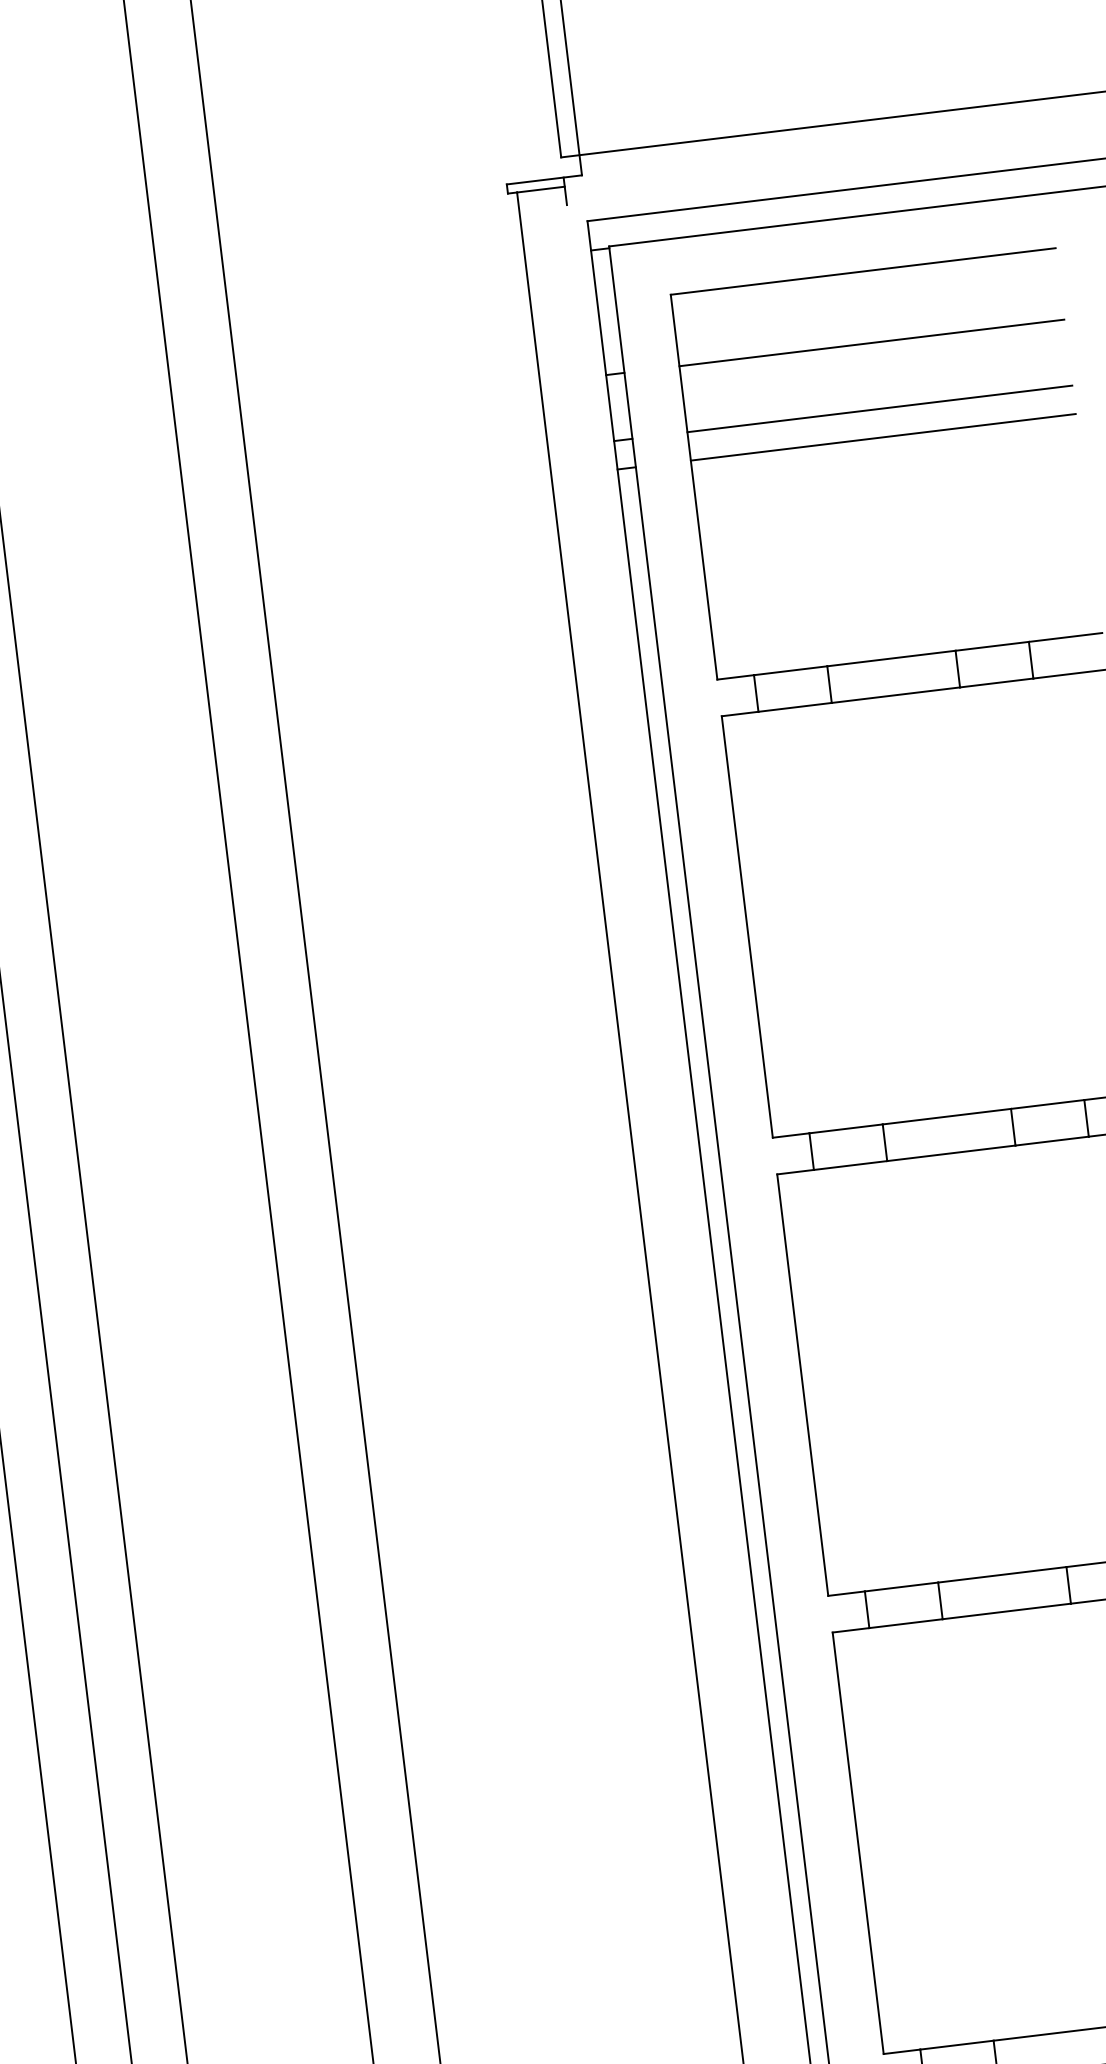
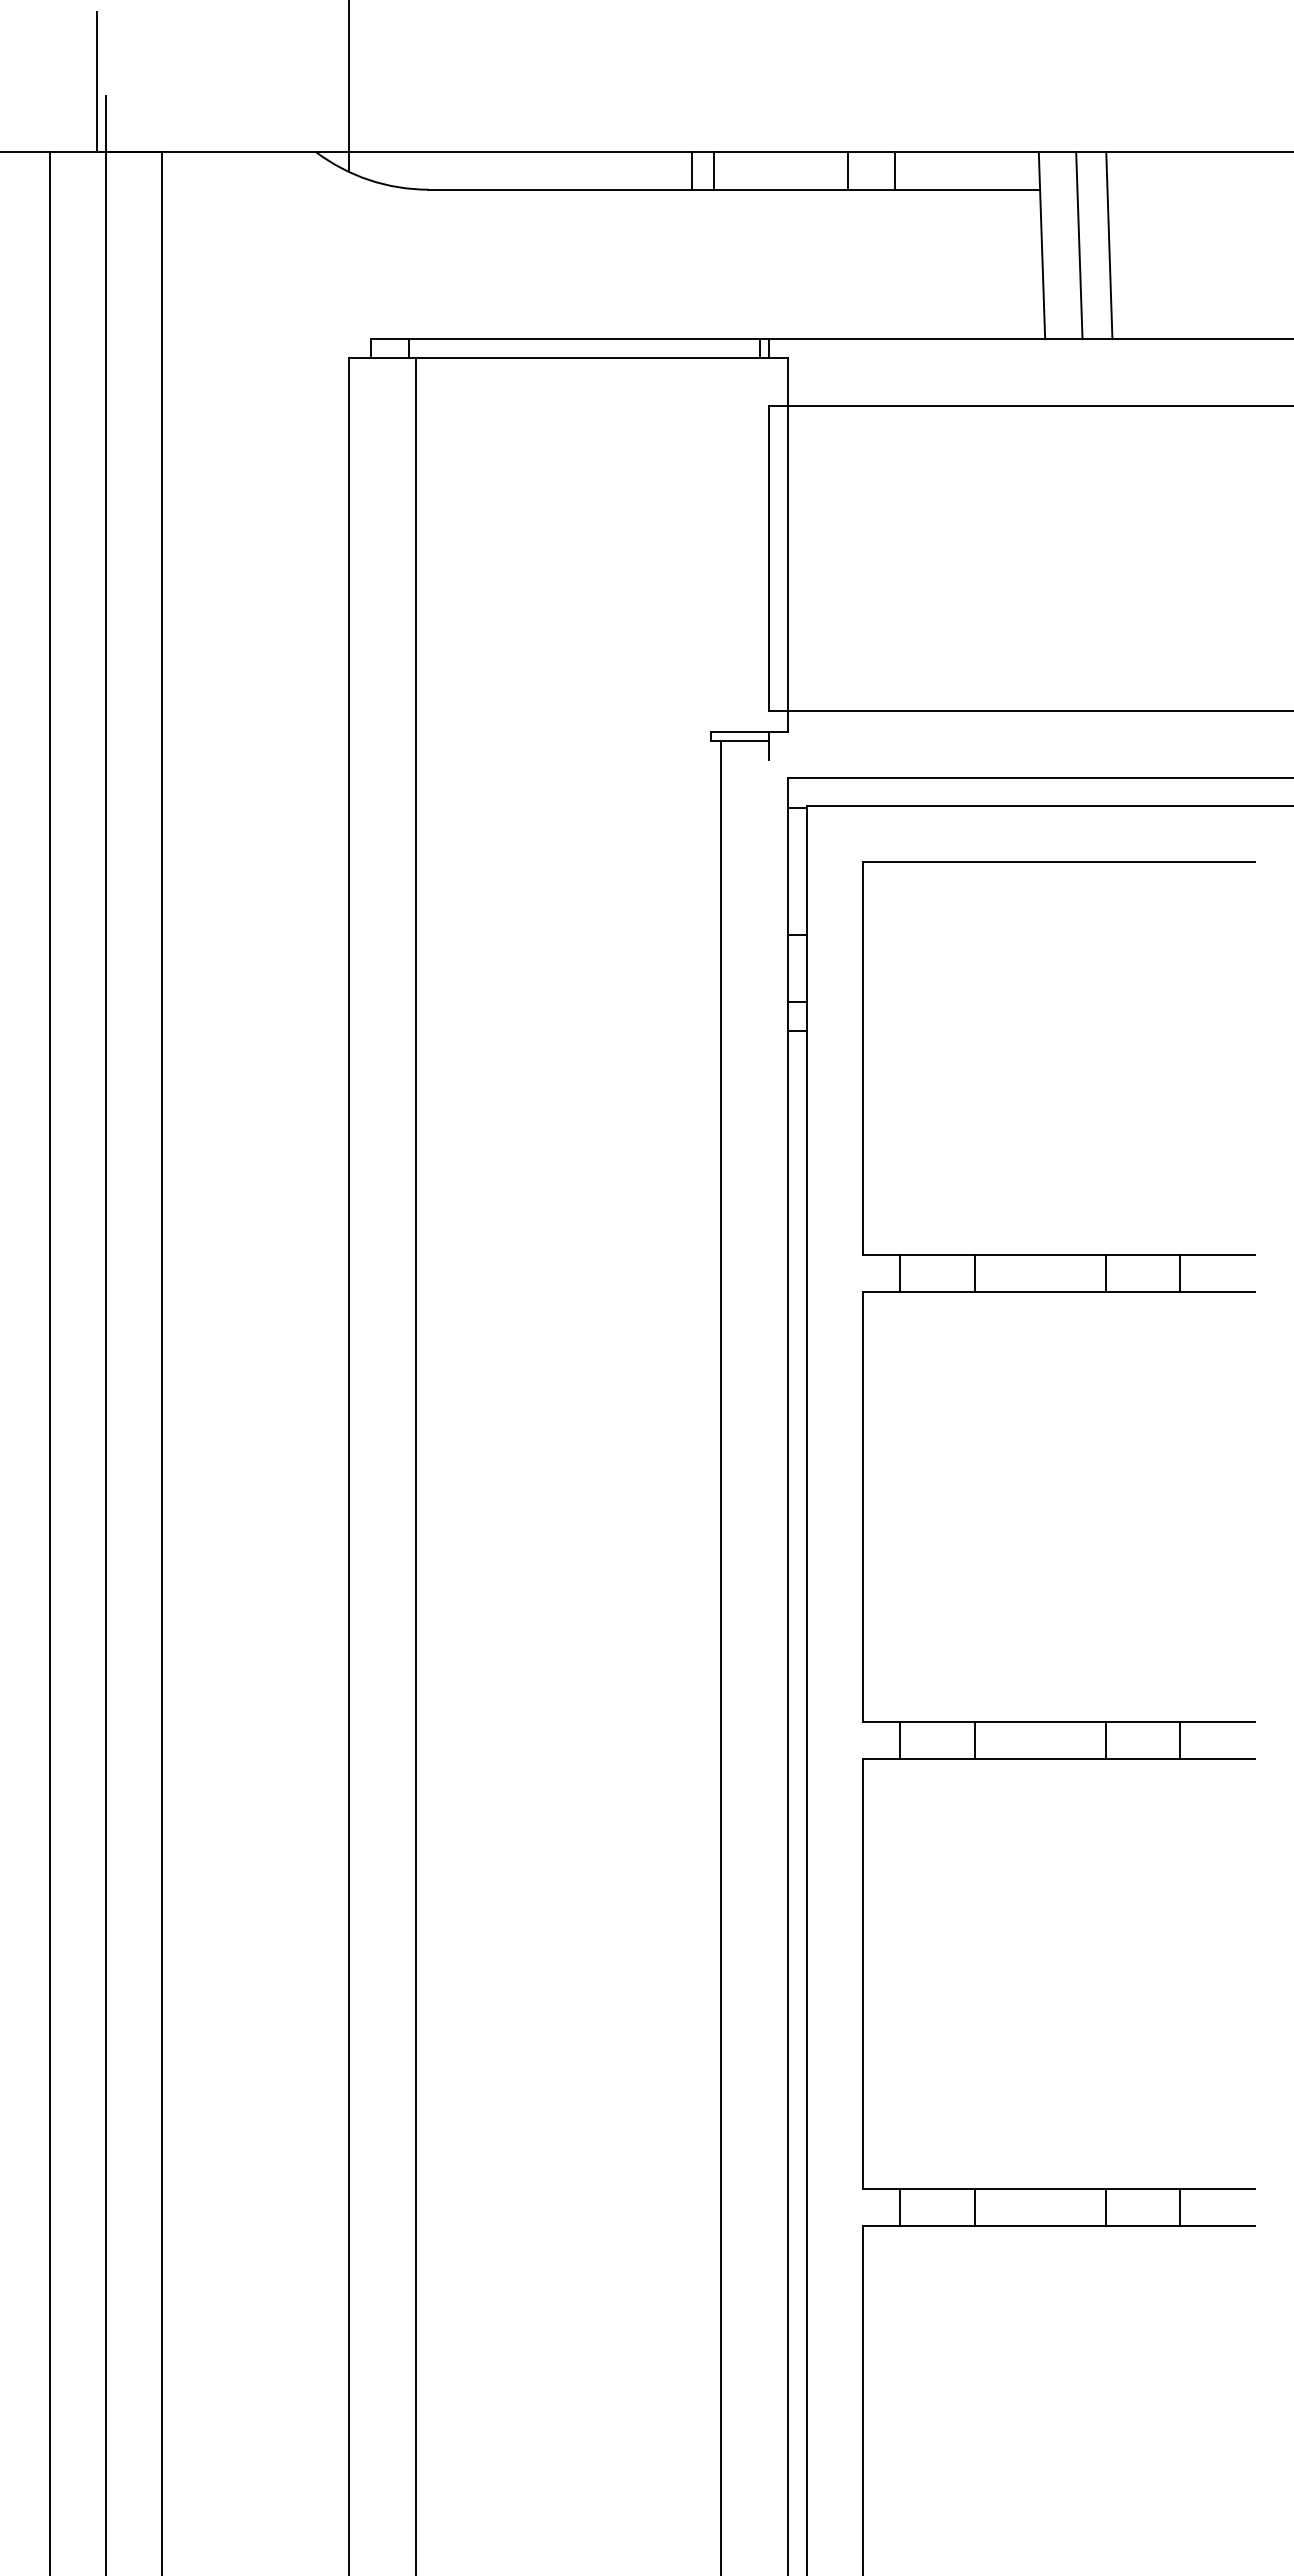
line: (871, 343) -> (1058, 935), removed
line: (879, 409) -> (1058, 1002), removed
line: (882, 437) -> (1058, 1031), removed

